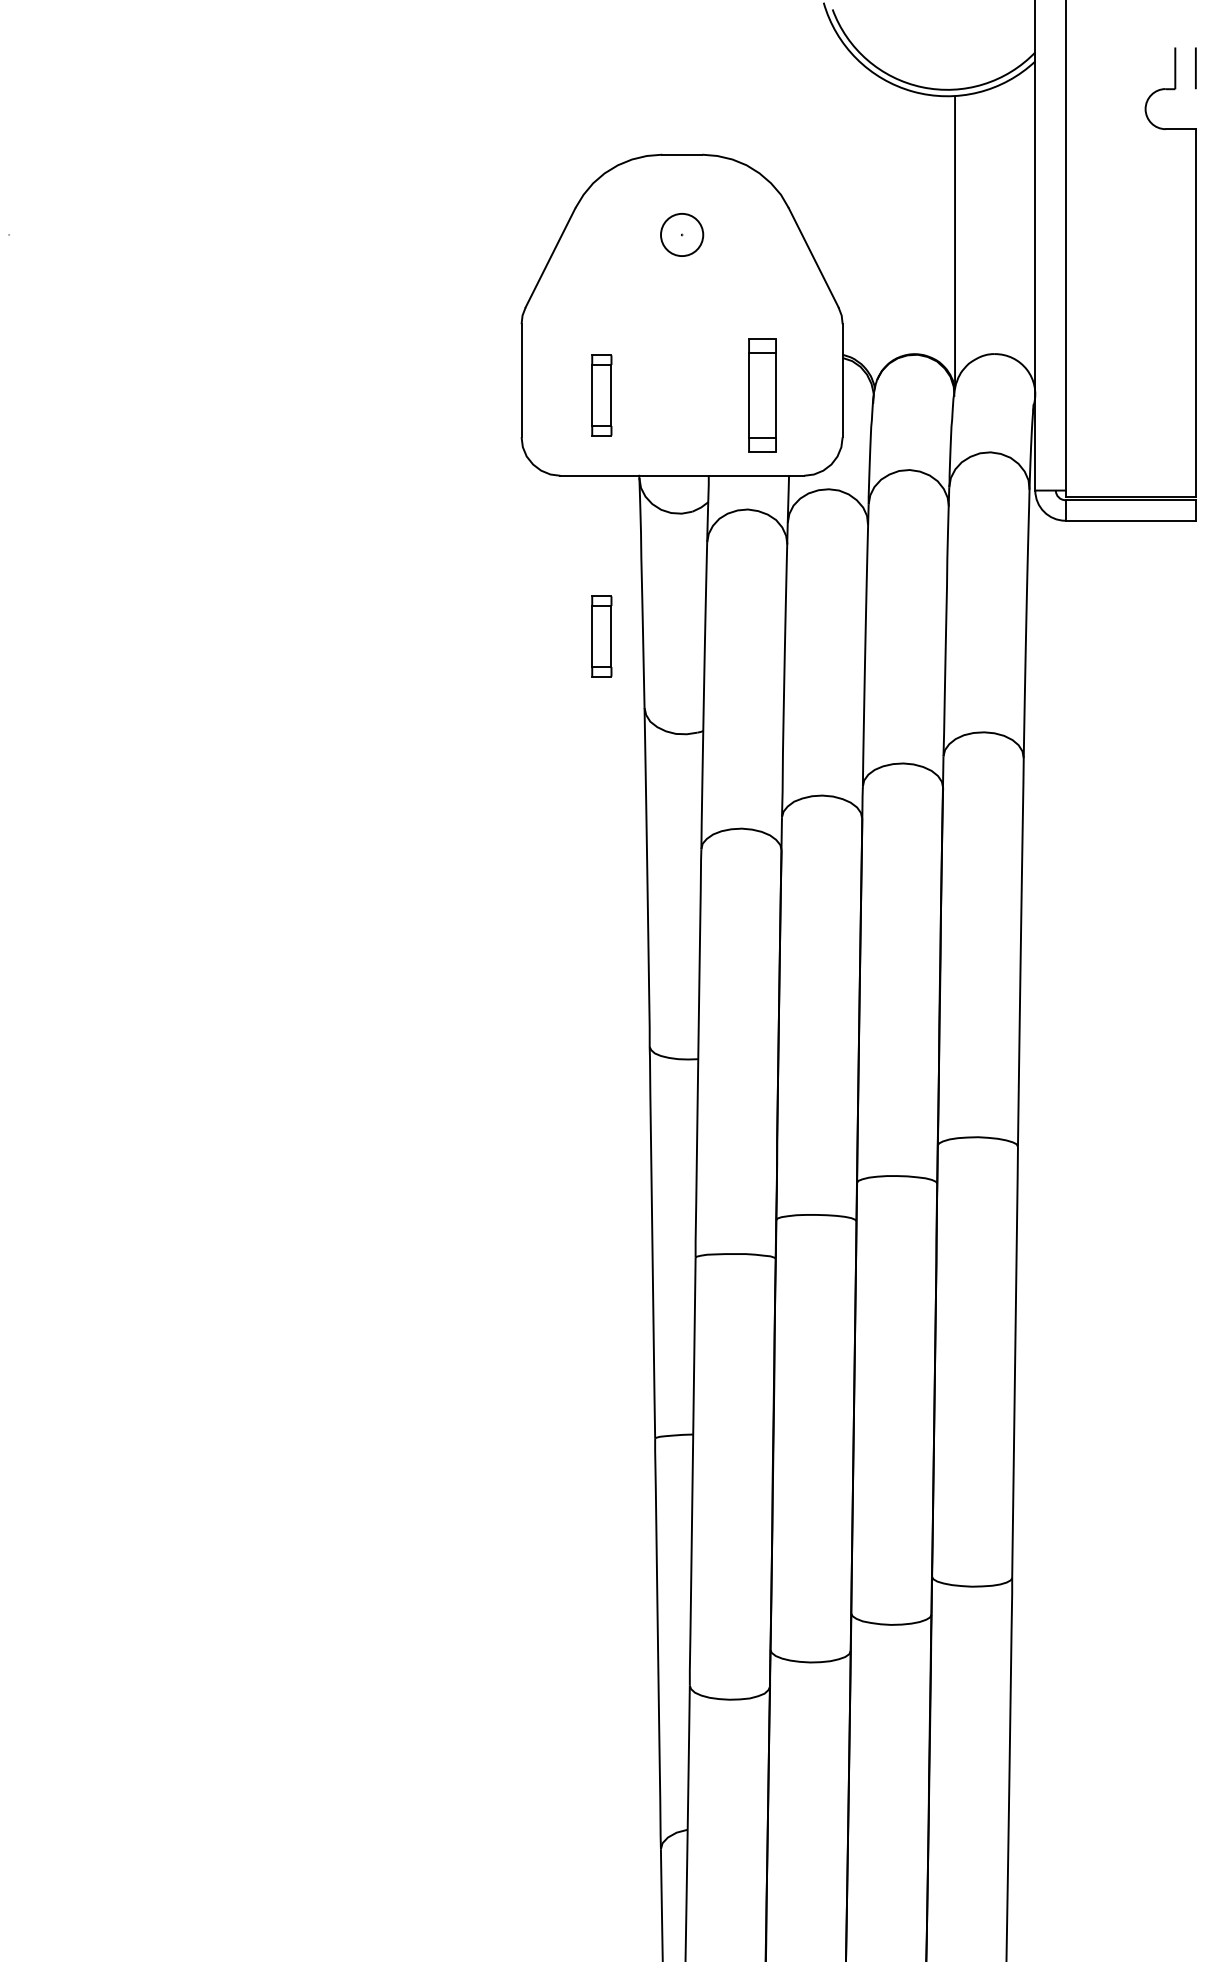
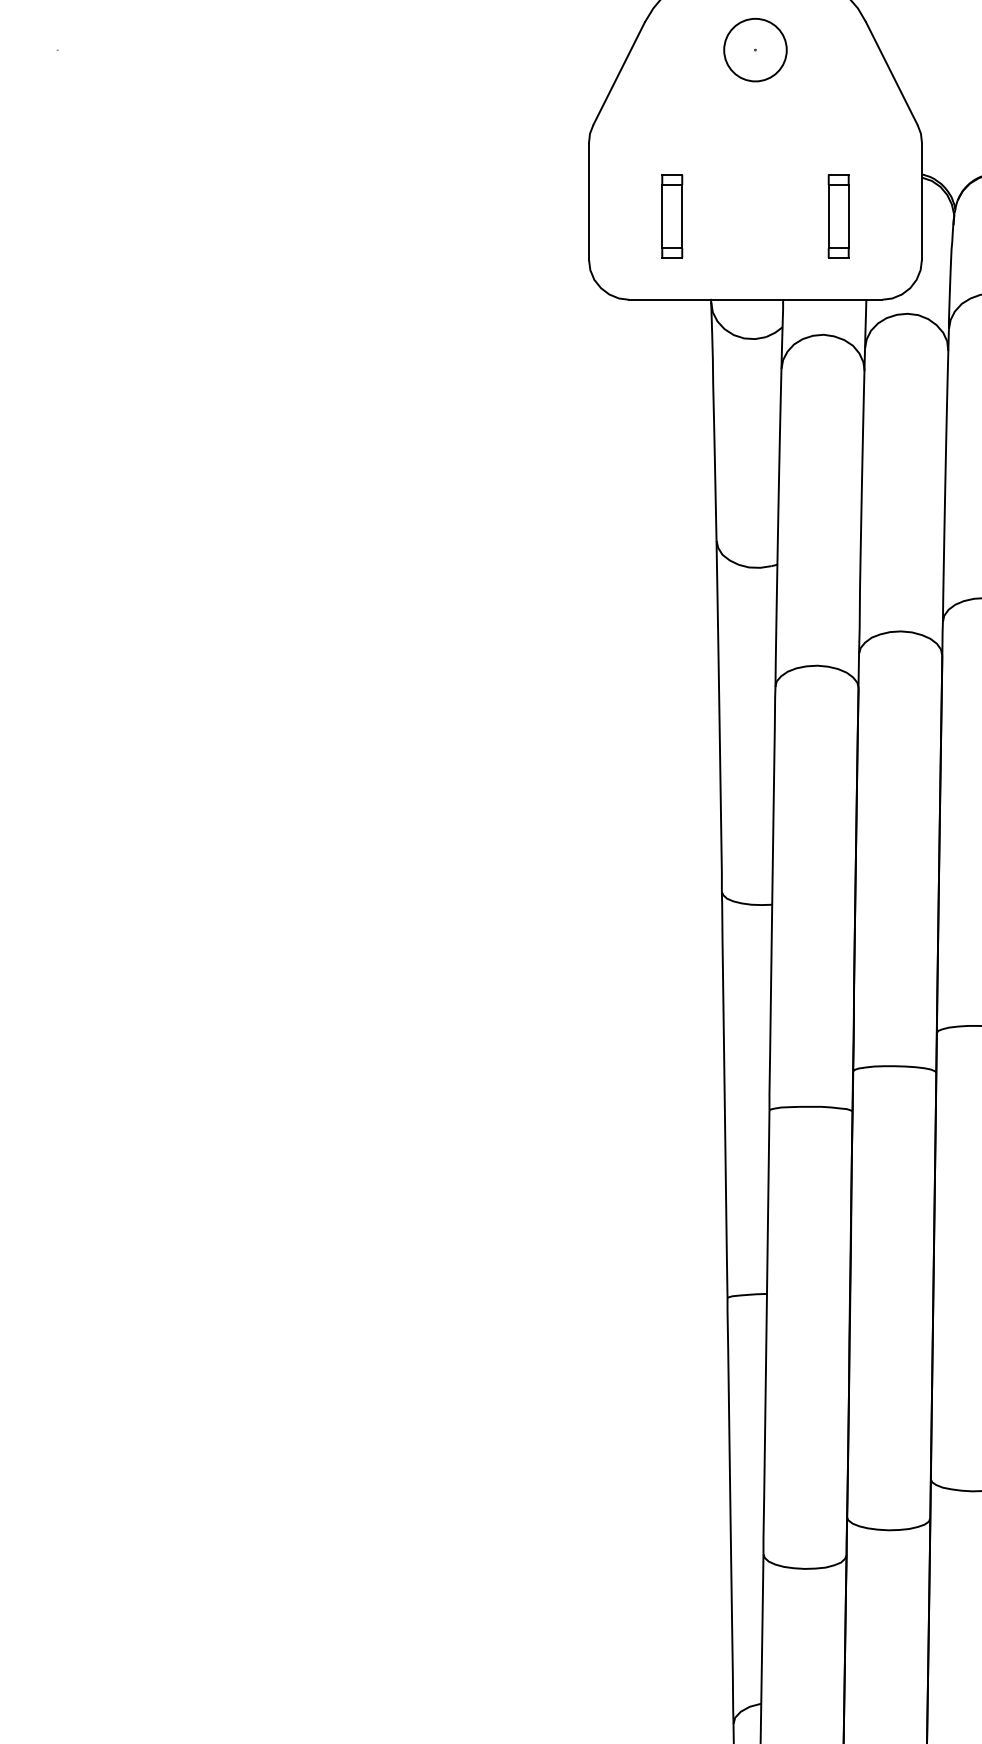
circle: (681, 234) -> (754, 49), size x1.43
part: (761, 395) -> (837, 216), size x0.71
part: (601, 636) -> (671, 466), removed

